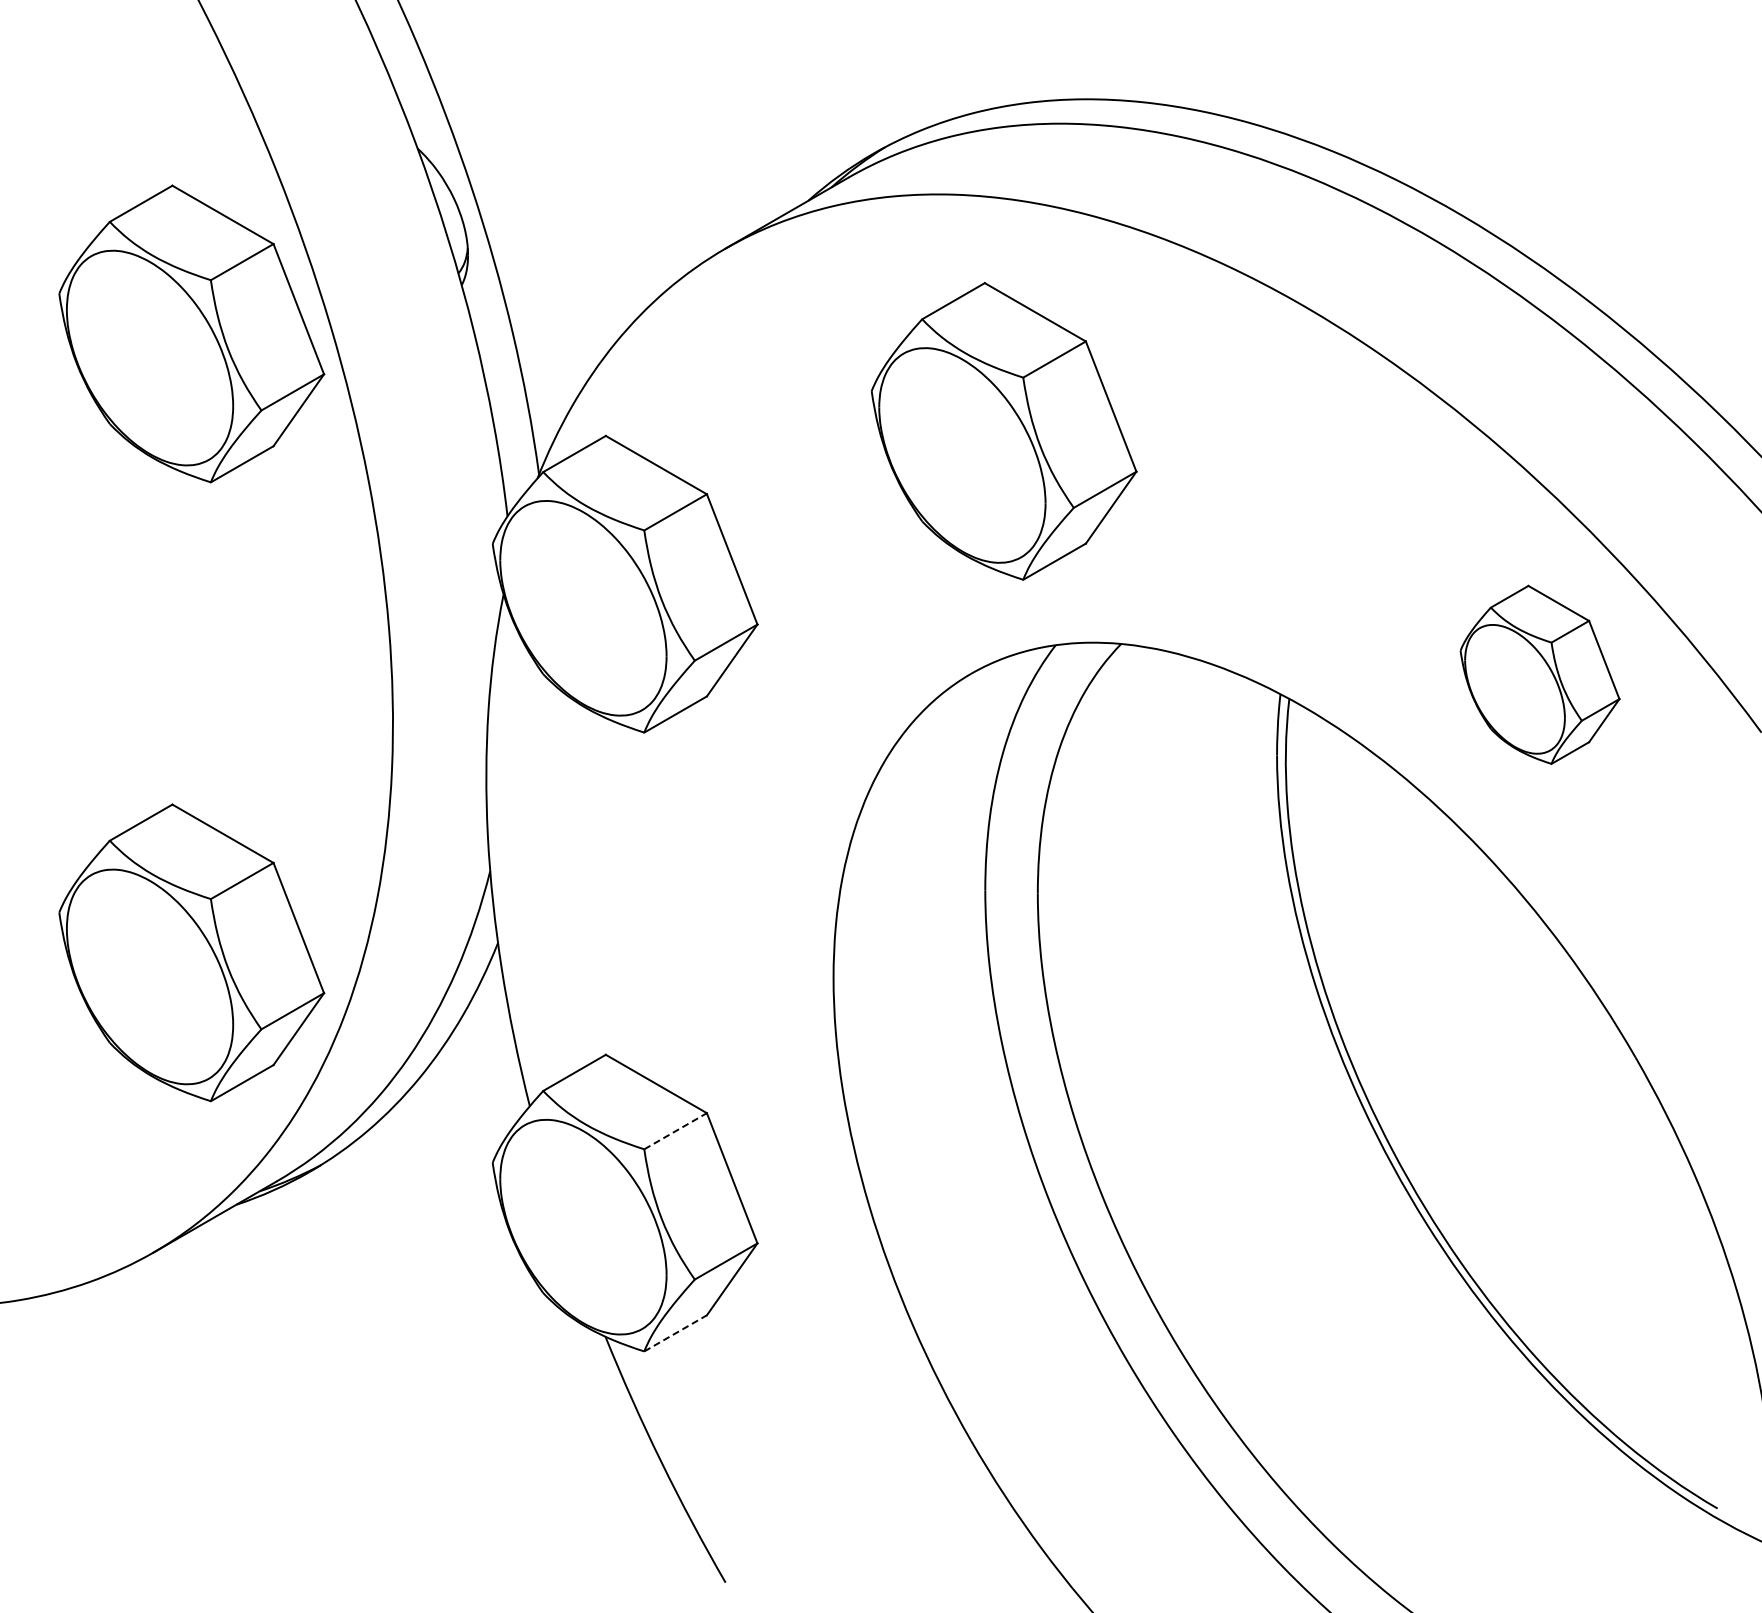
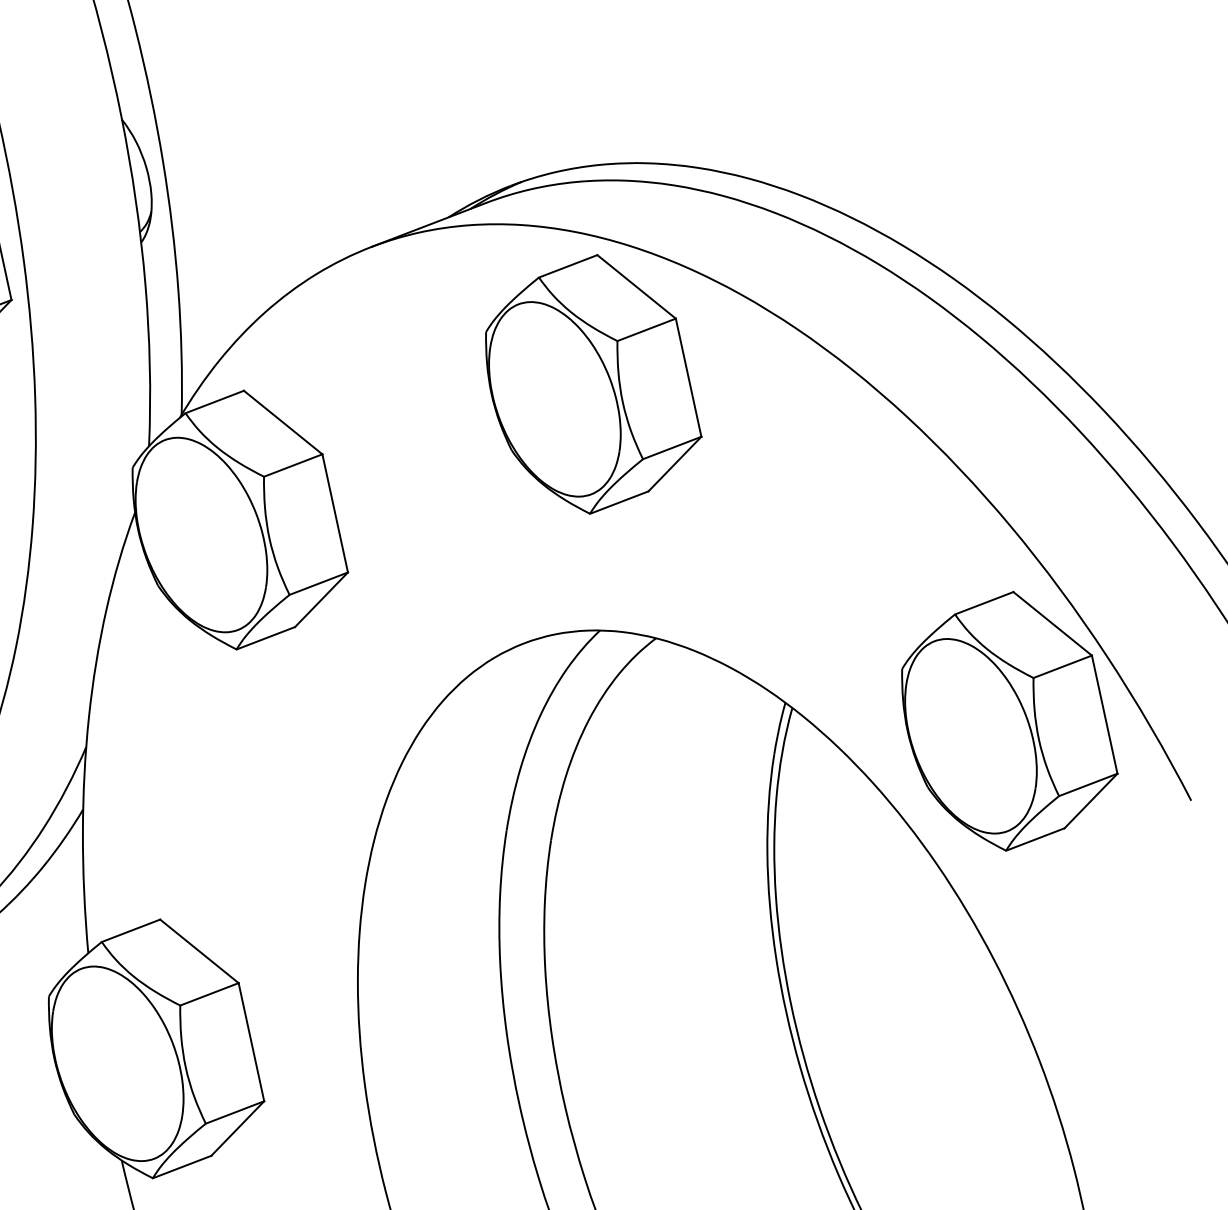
part: (1003, 431) -> (593, 384), moved
part: (1539, 674) -> (1009, 720), size x1.67
line: (676, 1130) -> (210, 993), dashed -> solid
line: (676, 1333) -> (182, 1167), dashed -> solid

